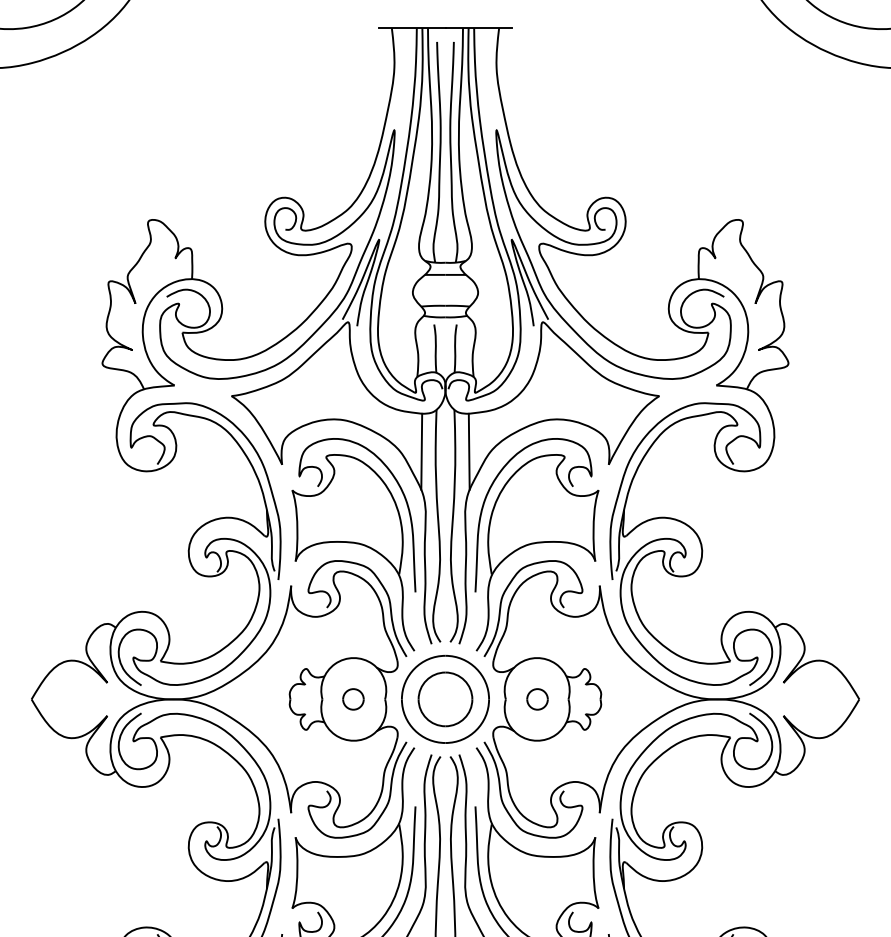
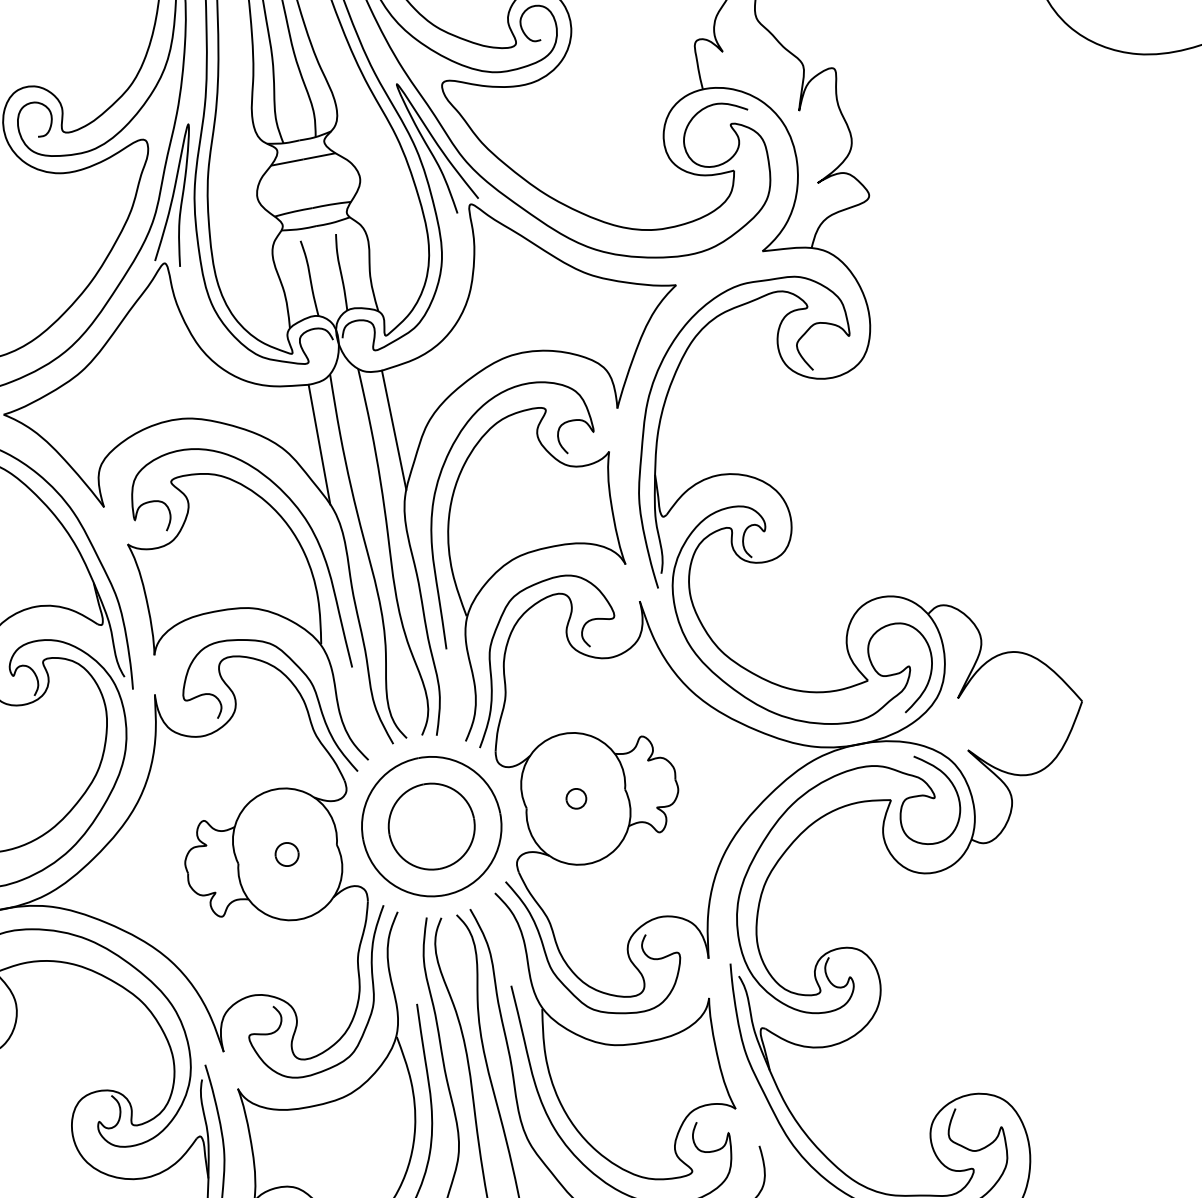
part: (353, 699) -> (287, 854), size x0.7
part: (537, 699) -> (576, 798), size x0.6

